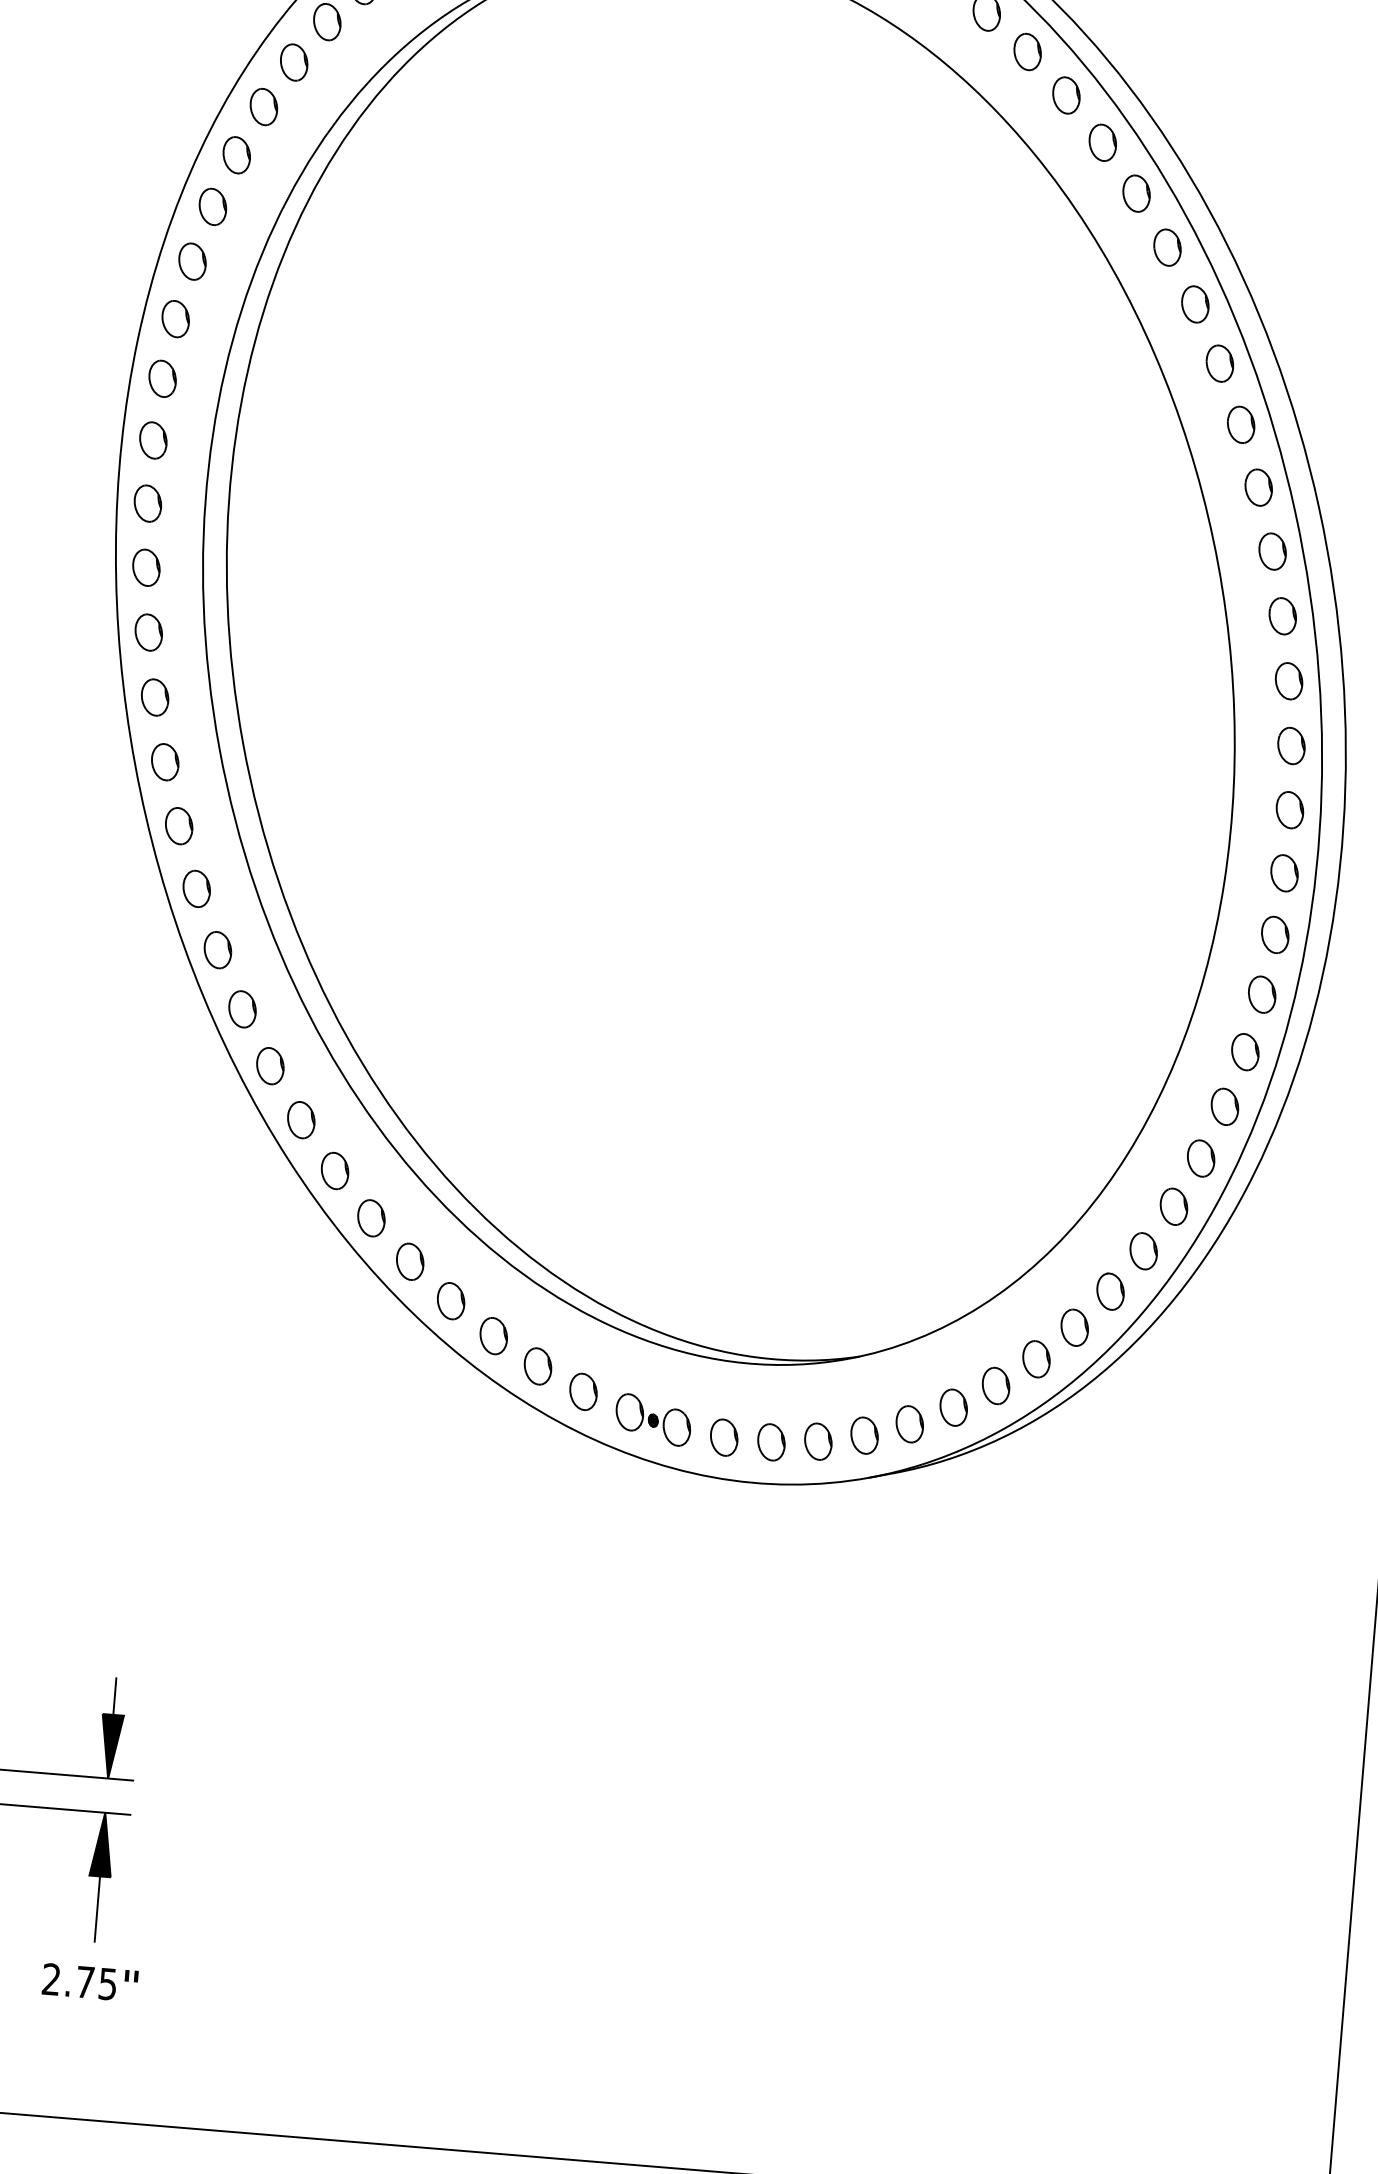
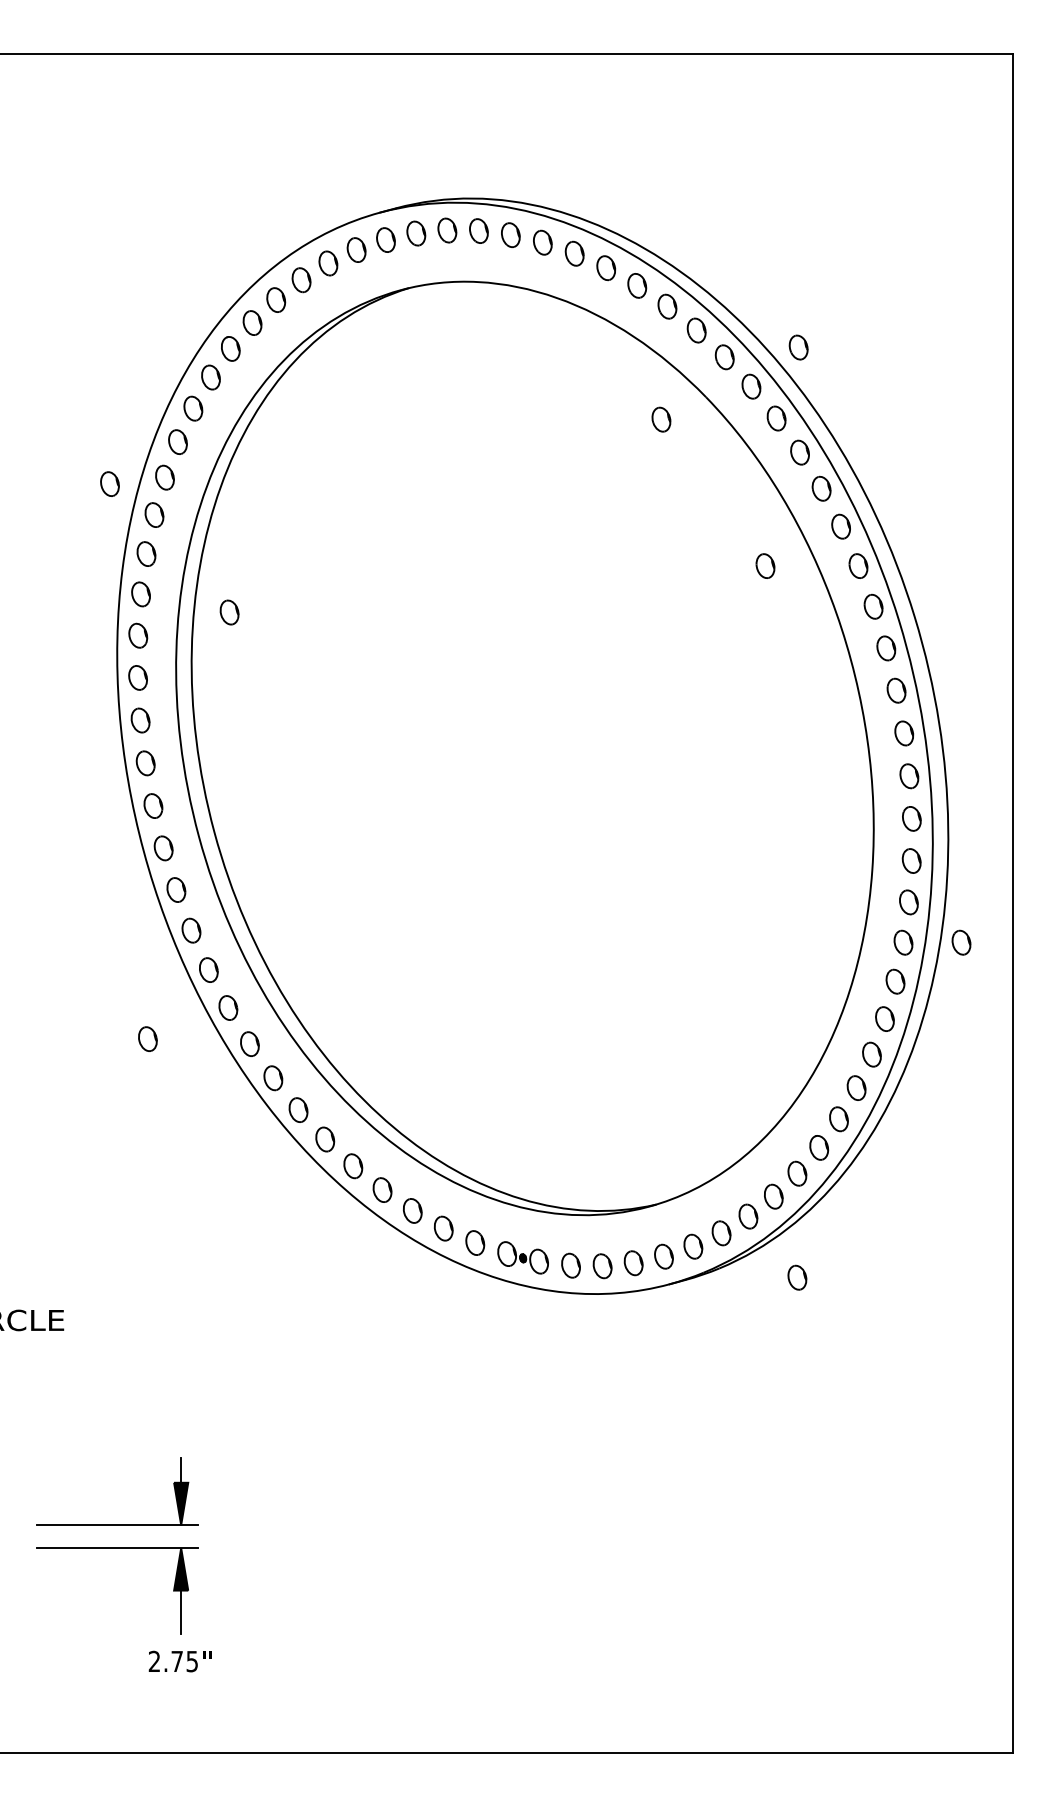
part: (1178, 89) -> (798, 347), added
part: (964, 180) -> (661, 419), added
part: (129, 208) -> (109, 483), added
part: (1101, 412) -> (765, 565), added
part: (292, 416) -> (229, 612), added
part: (1349, 1001) -> (961, 942), added
part: (117, 1045) -> (147, 1038), added
part: (1062, 1483) -> (797, 1277), added

